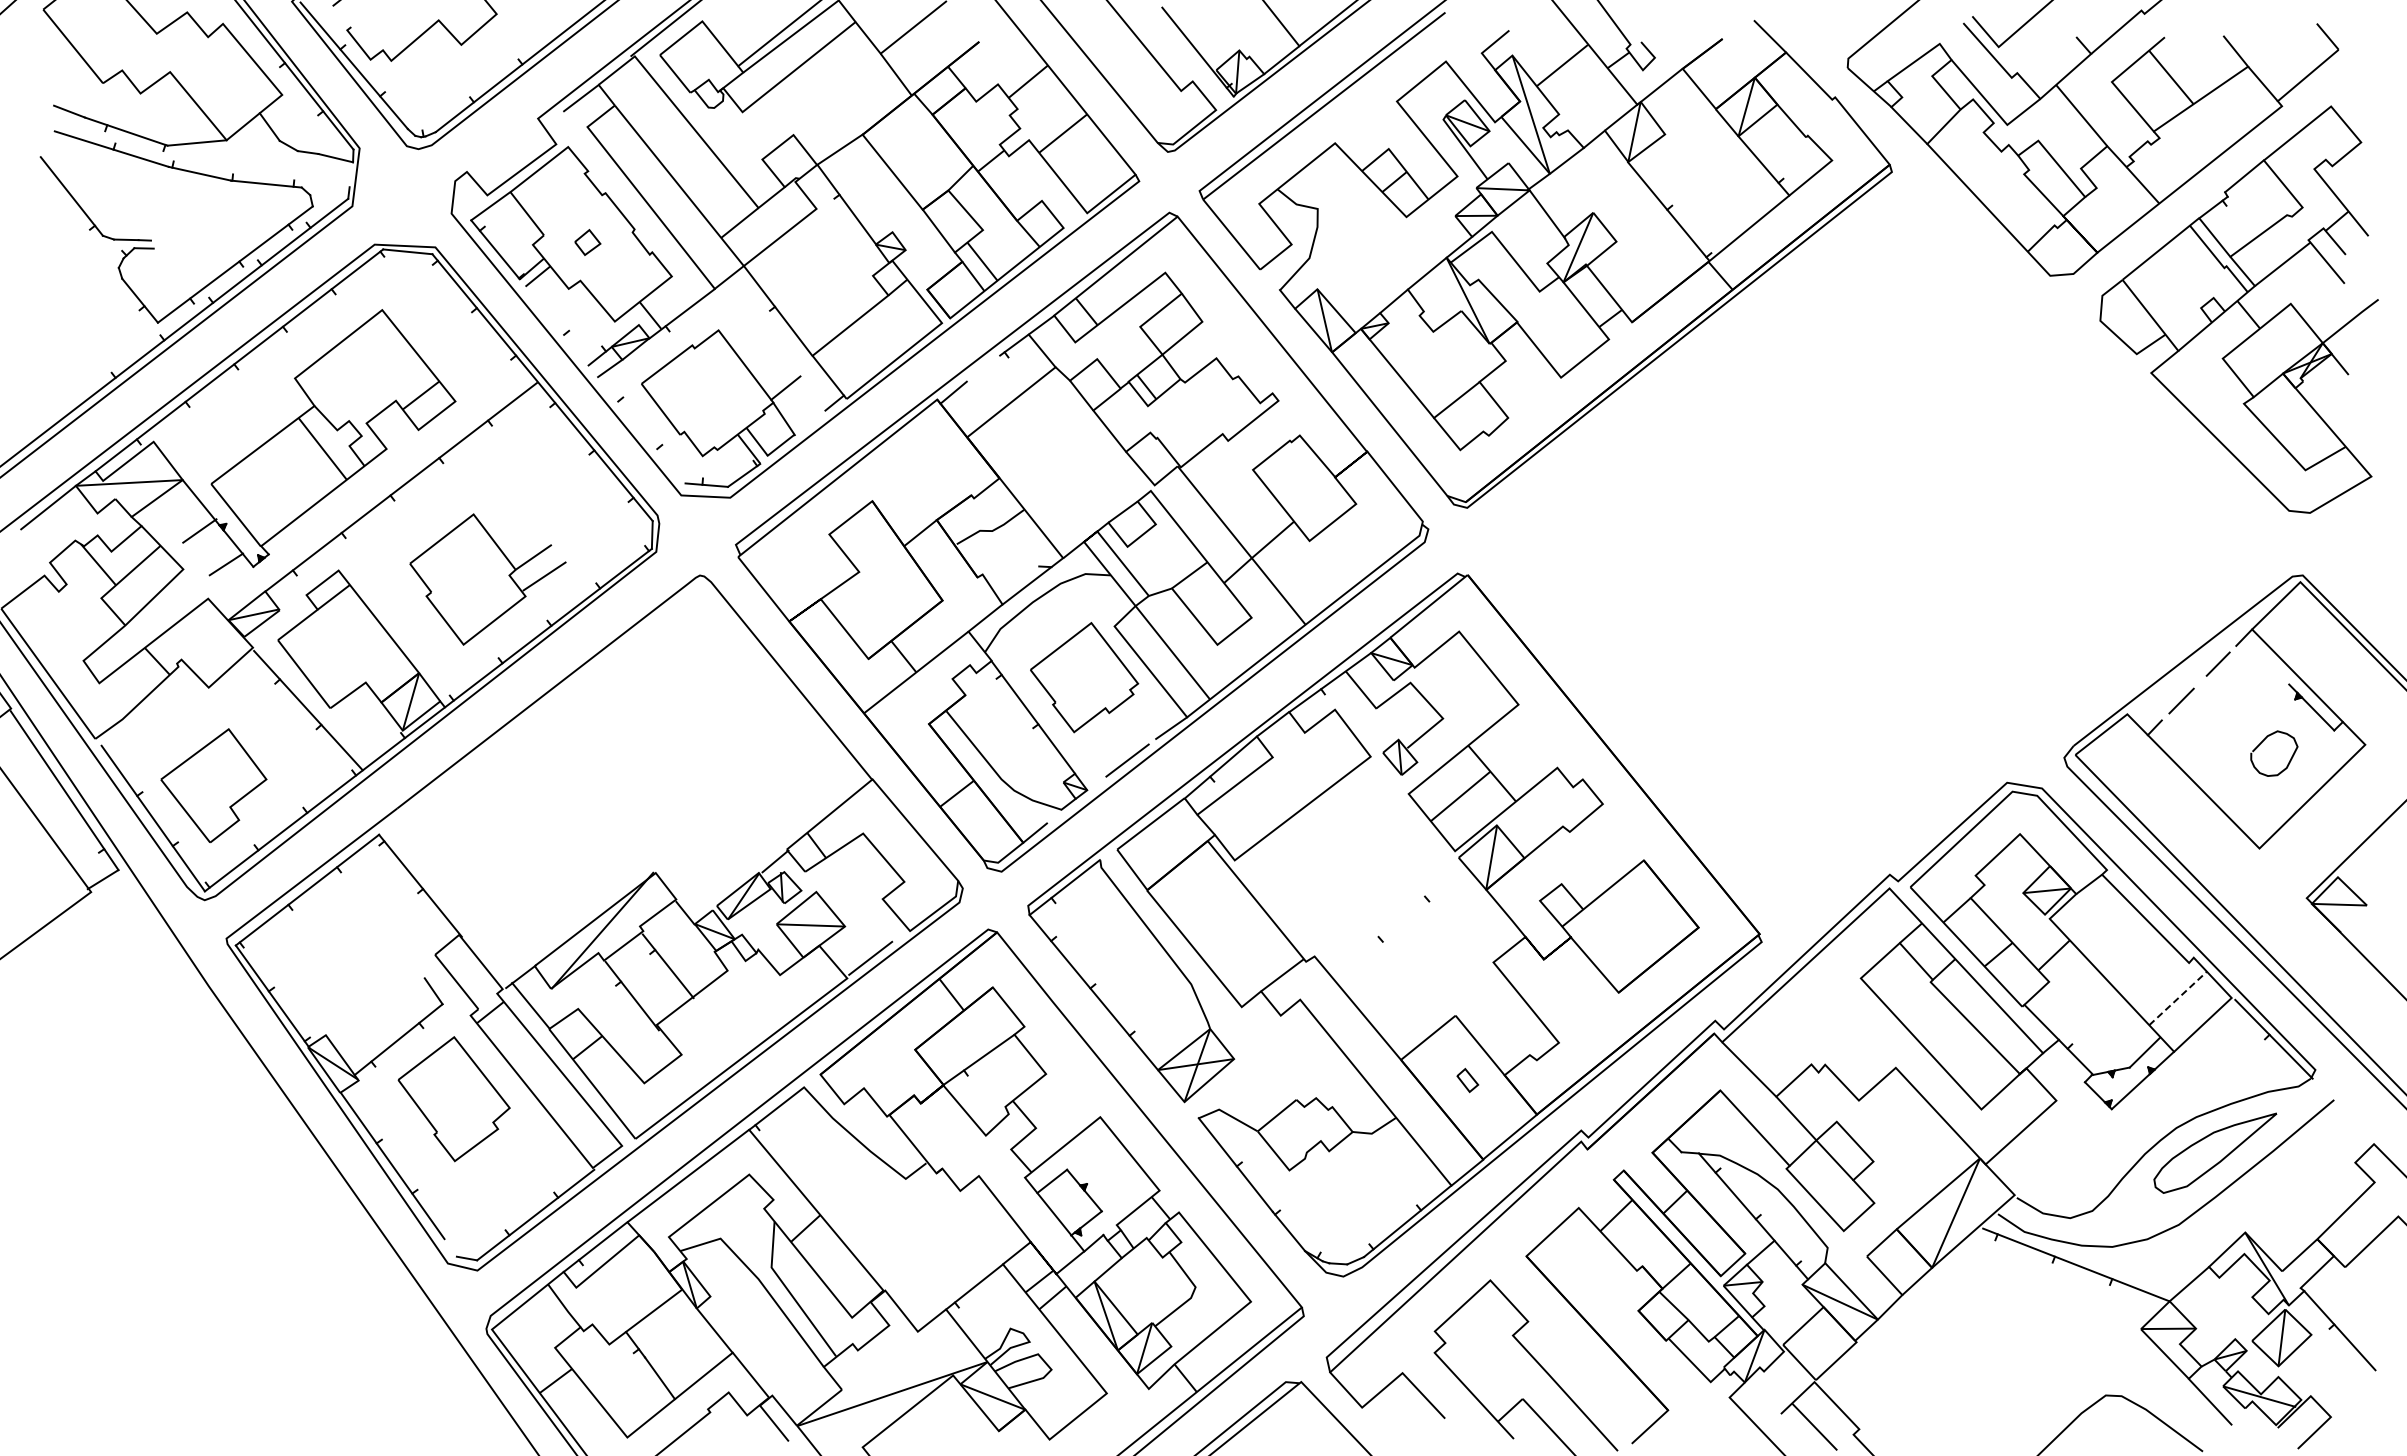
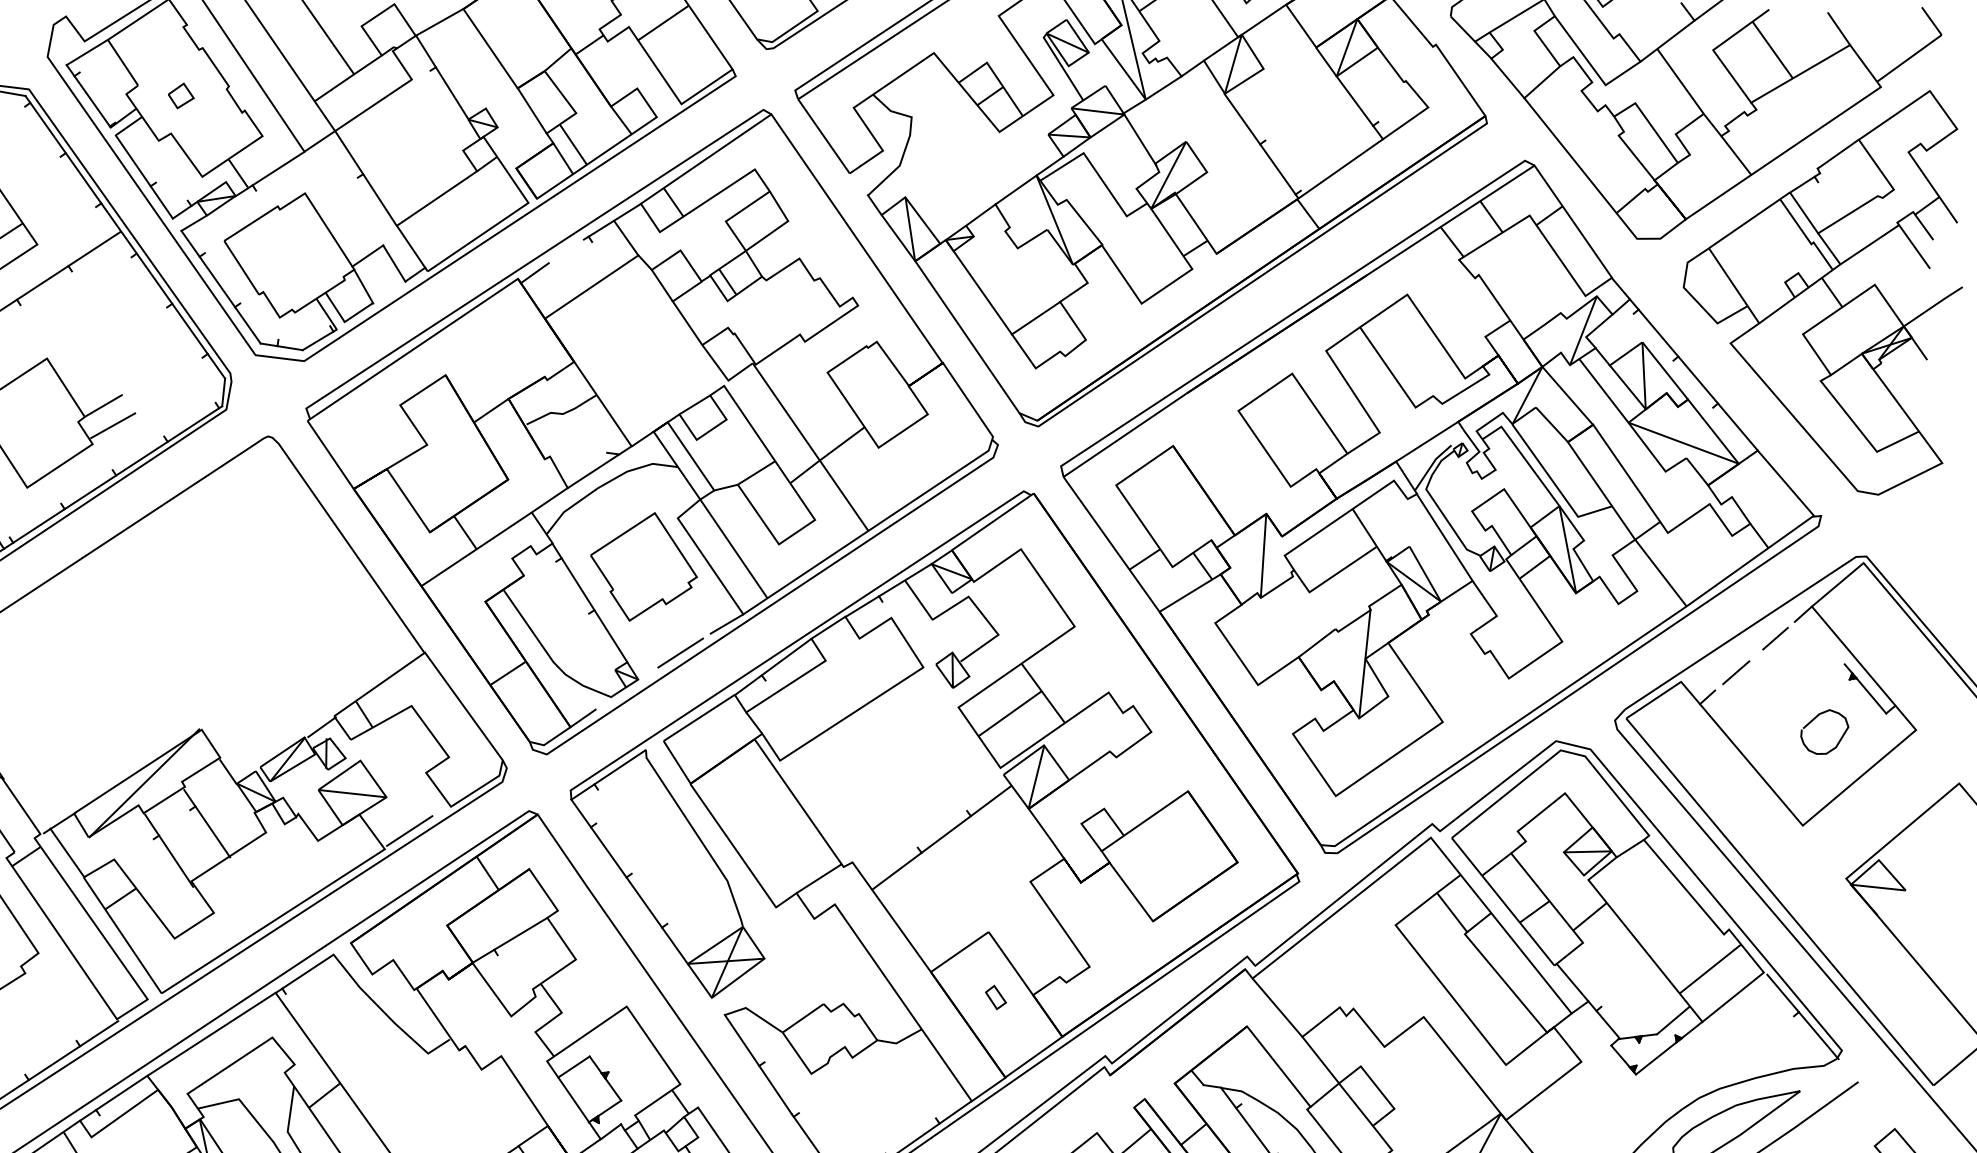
line: (556, 325) -> (143, 176), added
line: (812, 393) -> (394, 263), added
line: (641, 430) -> (220, 287), added
part: (1873, 558) -> (1439, 507), added
line: (1401, 925) -> (941, 838), added
line: (2178, 998) -> (1710, 969), dashed -> solid

